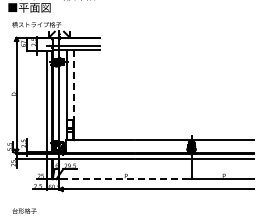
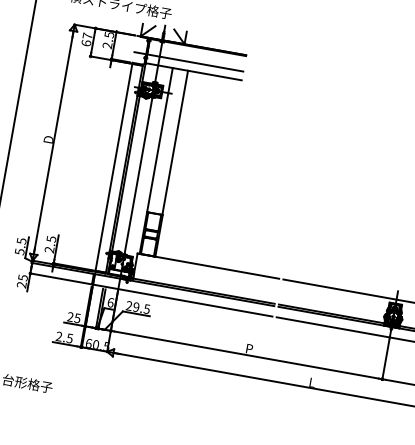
line: (73, 85) -> (174, 143), dashed -> solid
line: (125, 179) -> (246, 355), dashed -> solid

